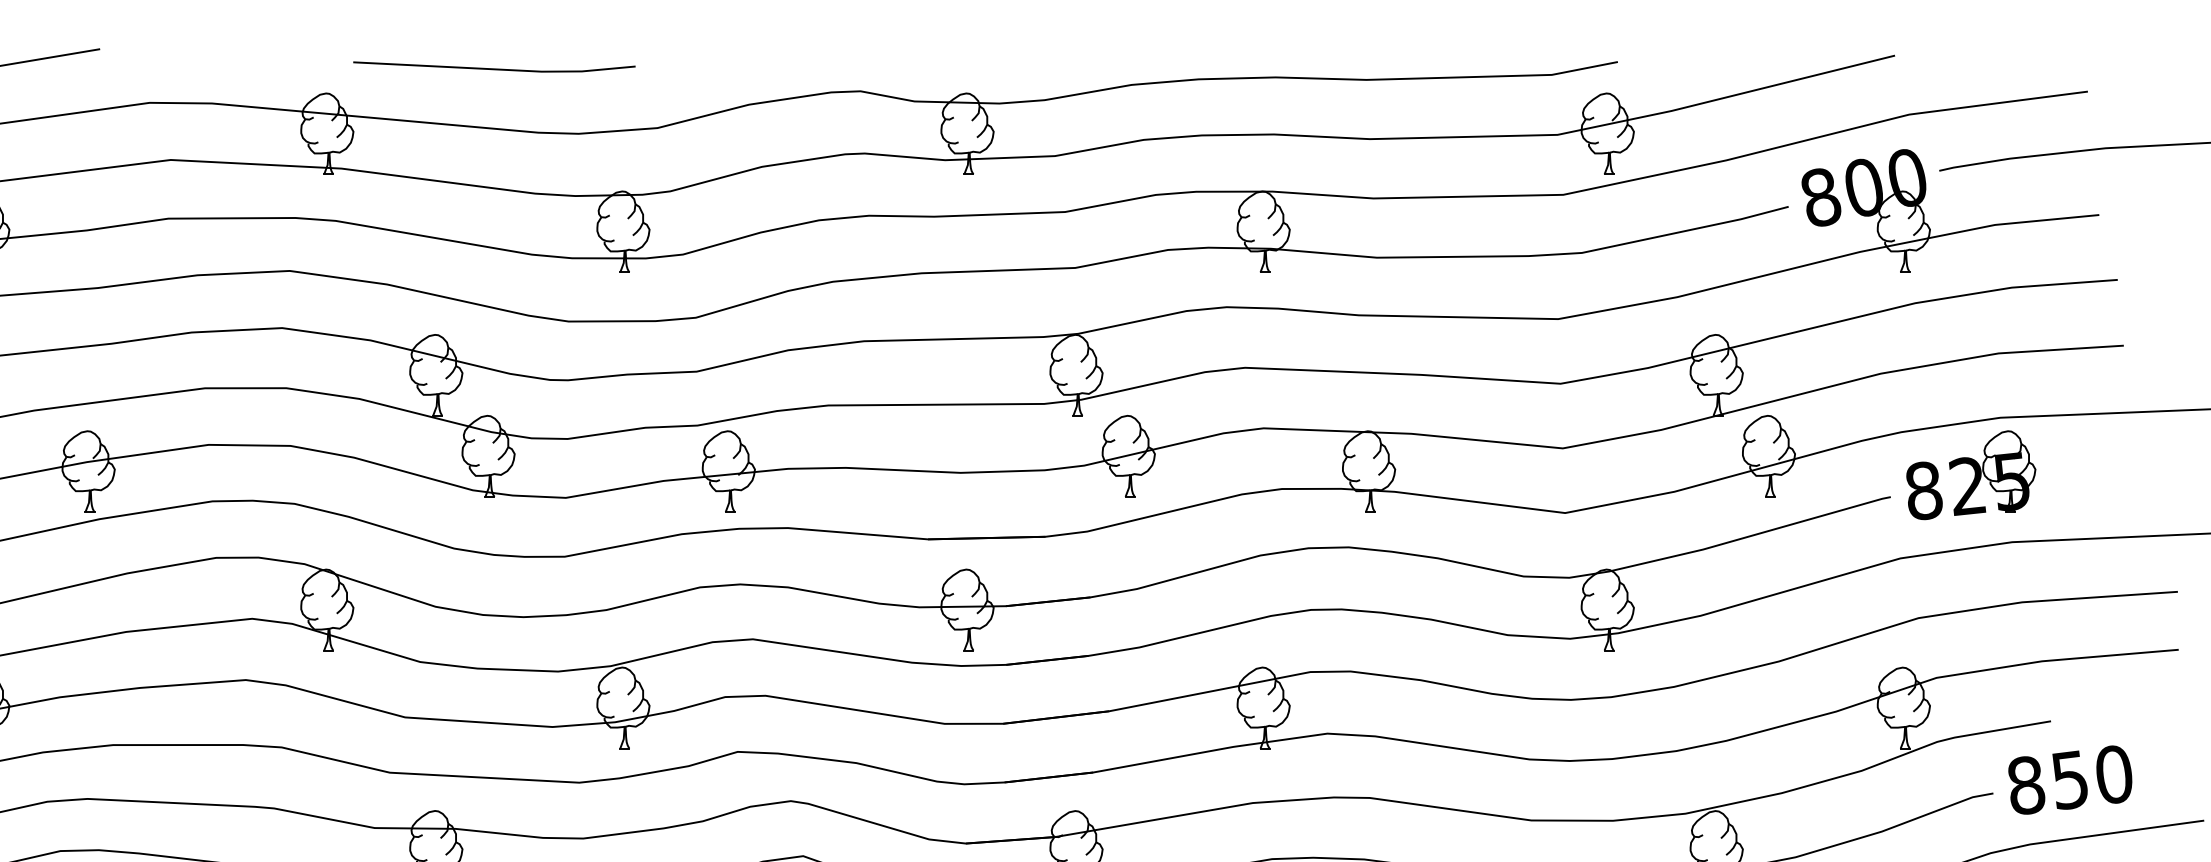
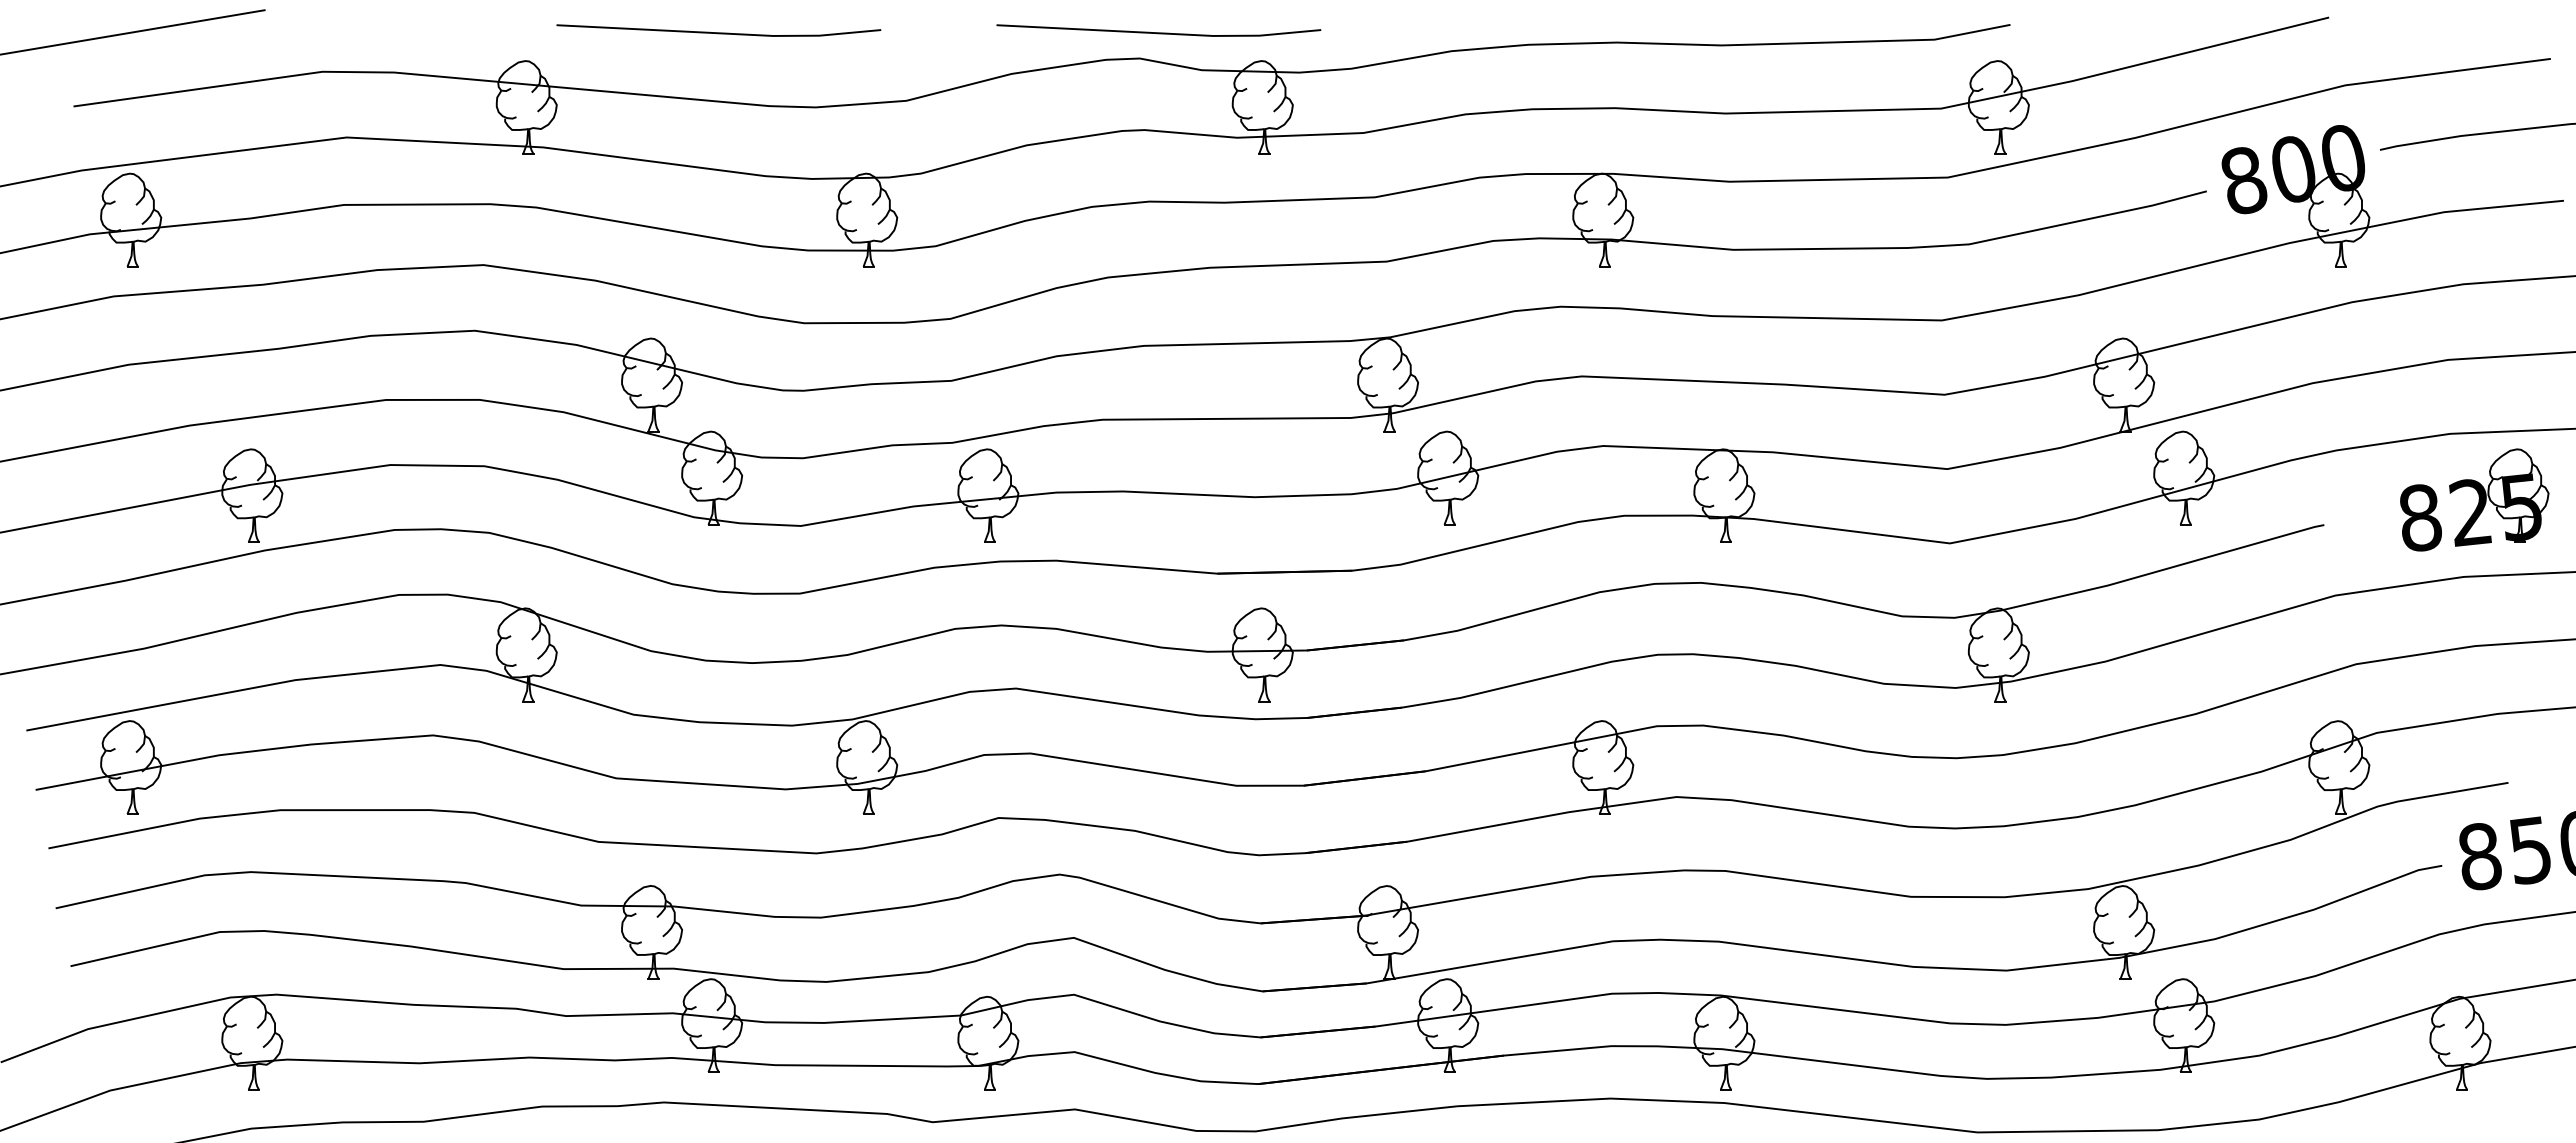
line: (876, 68) -> (1158, 32), added
part: (1971, 474) -> (2474, 499), moved

